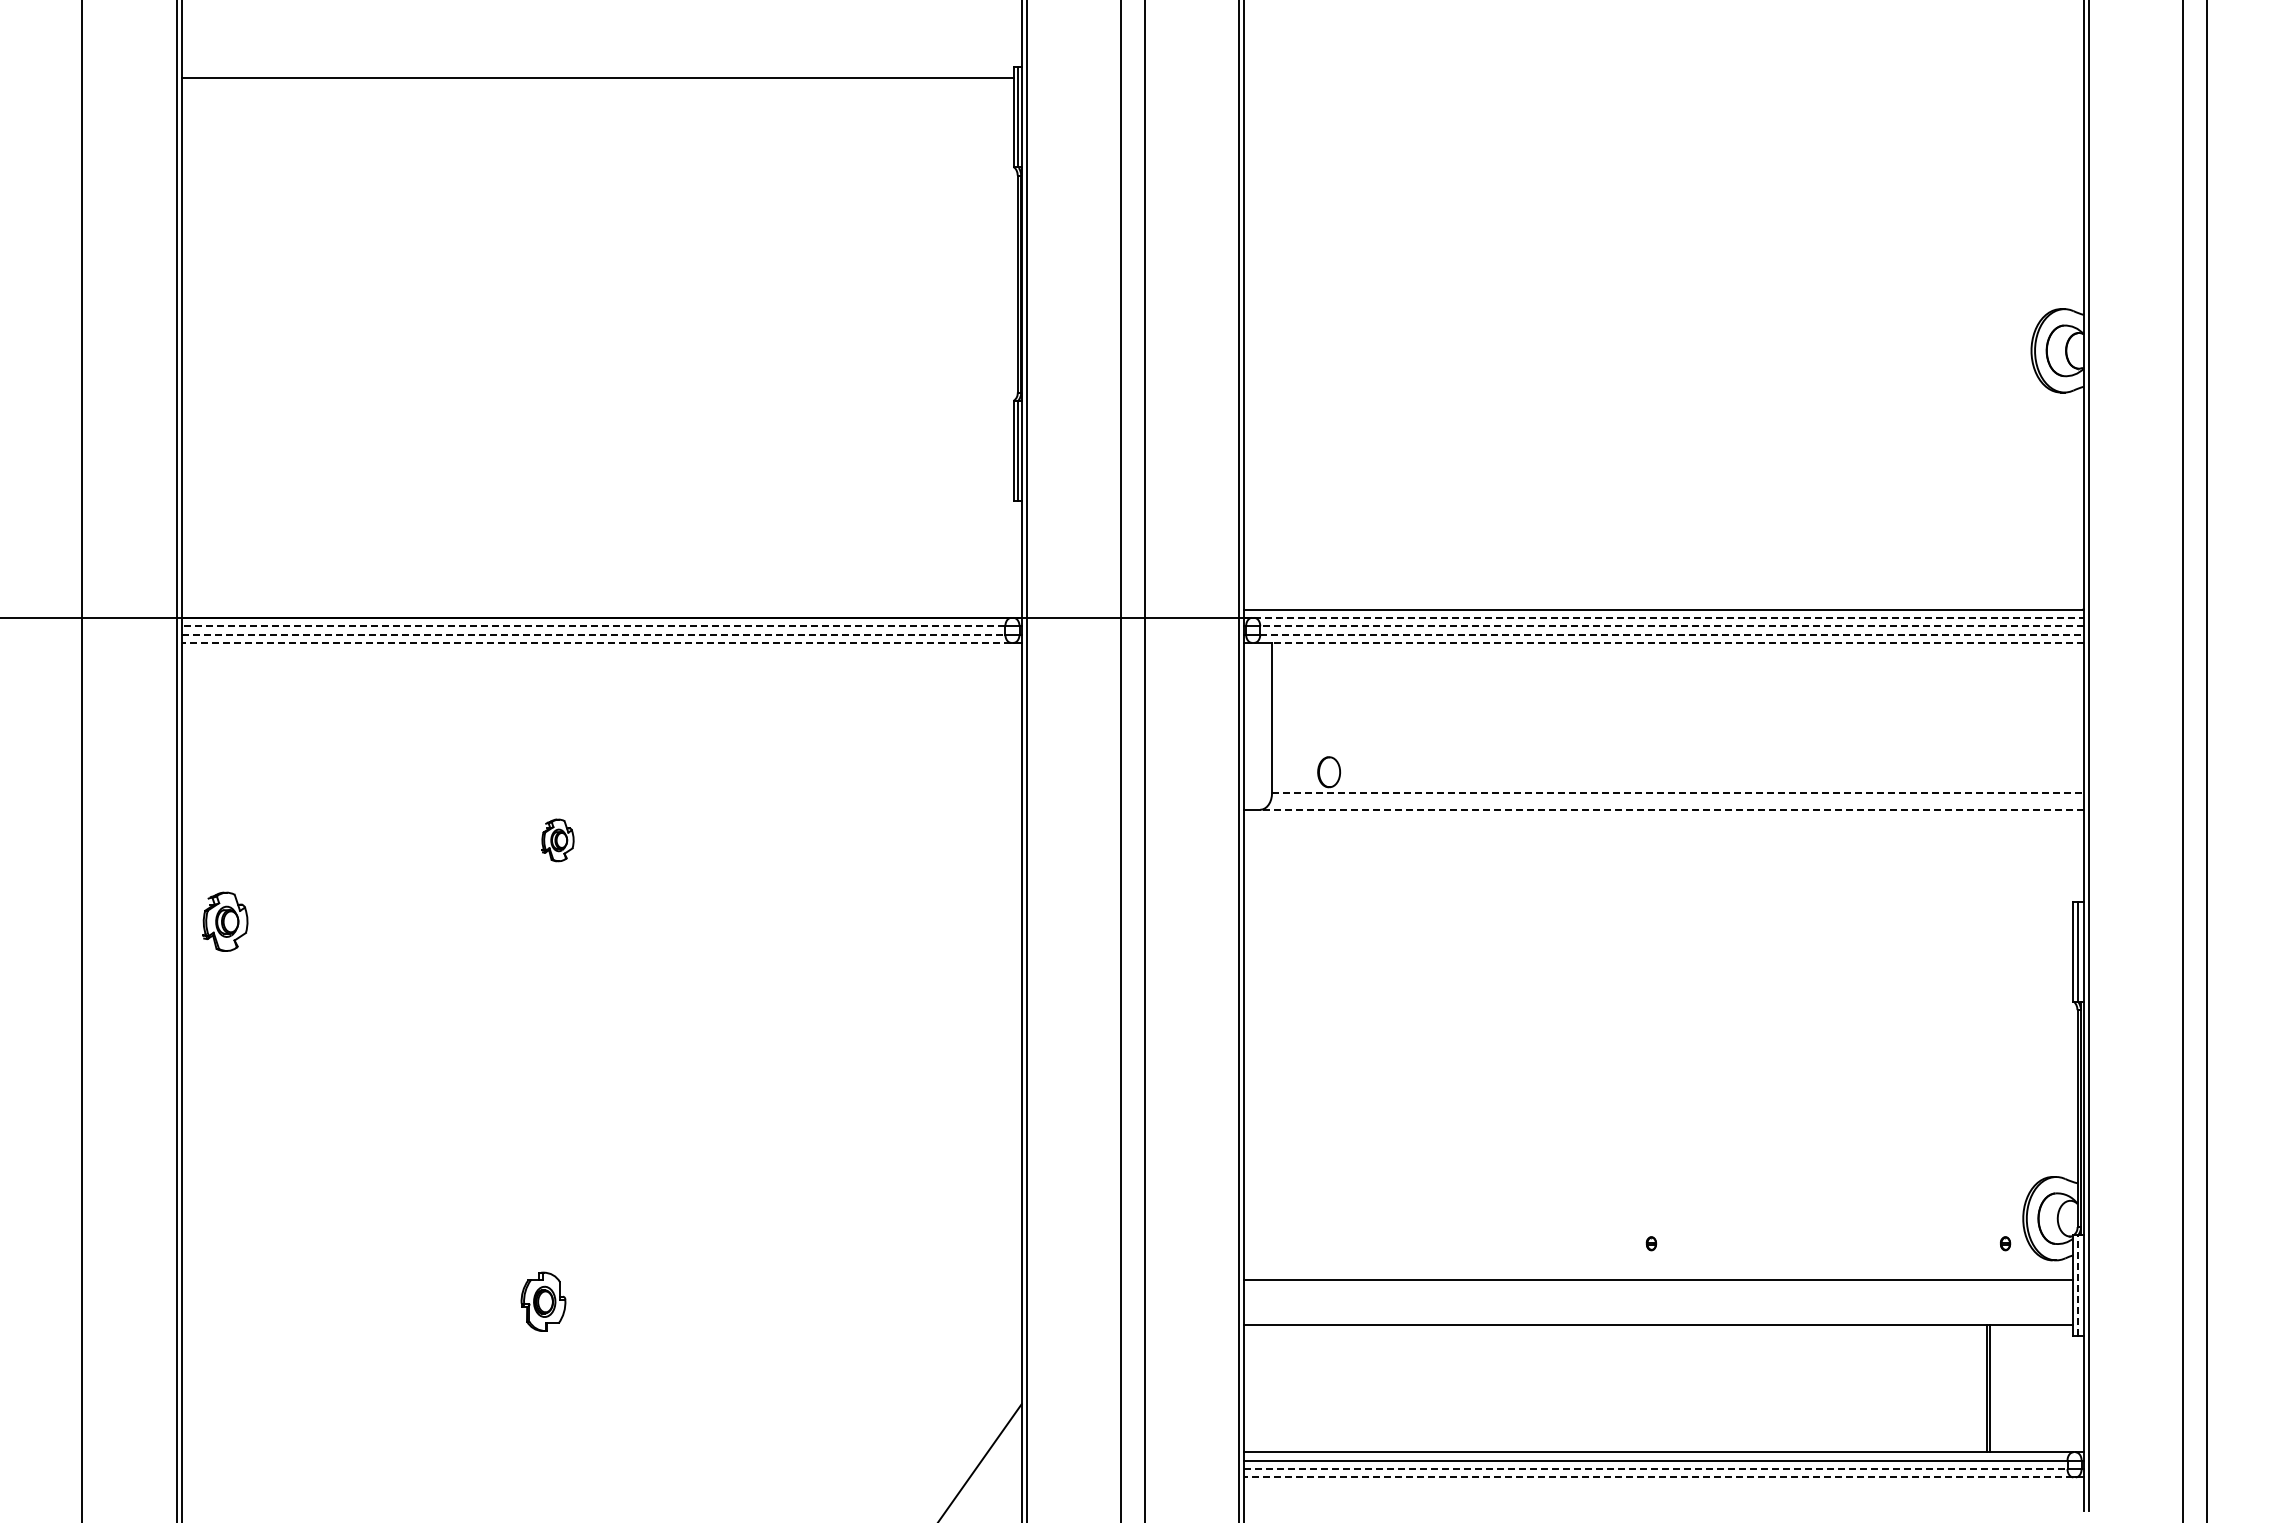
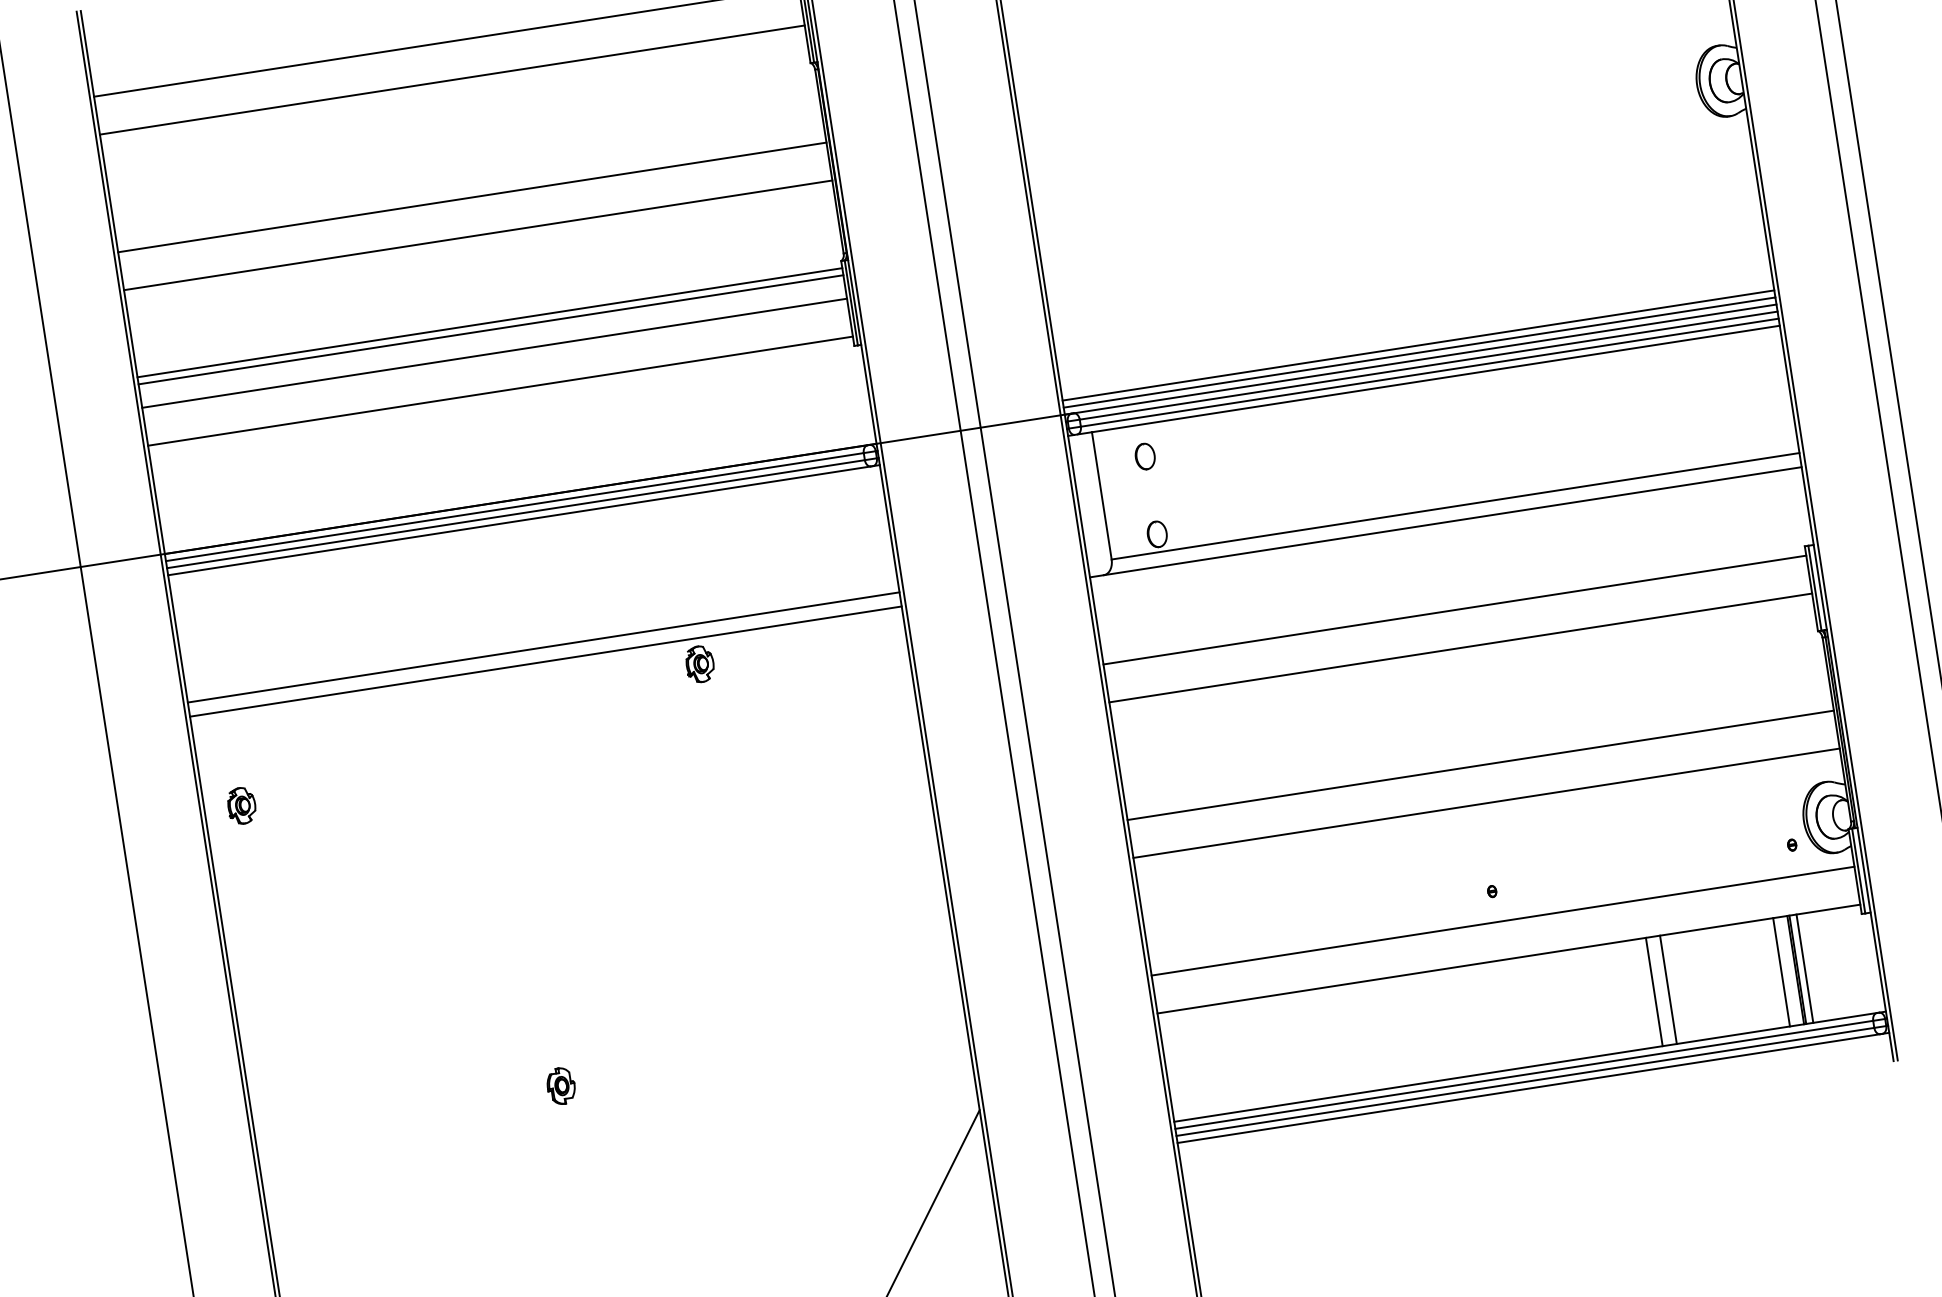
line: (597, 122) -> (452, 79), added
line: (599, 261) -> (472, 197), added
line: (599, 306) -> (477, 235), added
line: (597, 409) -> (489, 322), added
line: (597, 417) -> (490, 329), added
line: (597, 445) -> (494, 353), added
line: (597, 490) -> (500, 391), added
line: (1663, 601) -> (1418, 345), added
line: (1669, 617) -> (1425, 358), dashed -> solid
line: (593, 626) -> (514, 507), dashed -> solid
line: (1672, 626) -> (1429, 365), dashed -> solid
line: (593, 634) -> (515, 514), dashed -> solid
line: (1672, 634) -> (1430, 372), dashed -> solid
line: (596, 642) -> (519, 520), dashed -> solid
line: (1677, 642) -> (1435, 378), dashed -> solid
part: (1329, 680) -> (1145, 456), added
line: (601, 793) -> (543, 647), added
line: (1677, 793) -> (1455, 506), dashed -> solid
line: (601, 809) -> (545, 661), added
line: (1672, 809) -> (1453, 520), dashed -> solid
part: (557, 840) -> (699, 664), moved
line: (1658, 912) -> (1454, 609), added
part: (225, 921) -> (241, 805), size x0.71
line: (1658, 957) -> (1460, 648), added
line: (1660, 1096) -> (1480, 765), added
line: (1660, 1140) -> (1486, 802), added
line: (2077, 1284) -> (1858, 870), dashed -> solid
part: (543, 1301) -> (561, 1085), size x0.71
line: (1820, 1388) -> (1654, 992), added
line: (1837, 1388) -> (1668, 989), added
line: (1970, 1388) -> (1781, 972), added
line: (1998, 1388) -> (1805, 968), added
line: (1655, 1469) -> (1525, 1082), dashed -> solid
line: (1658, 1477) -> (1528, 1088), dashed -> solid

